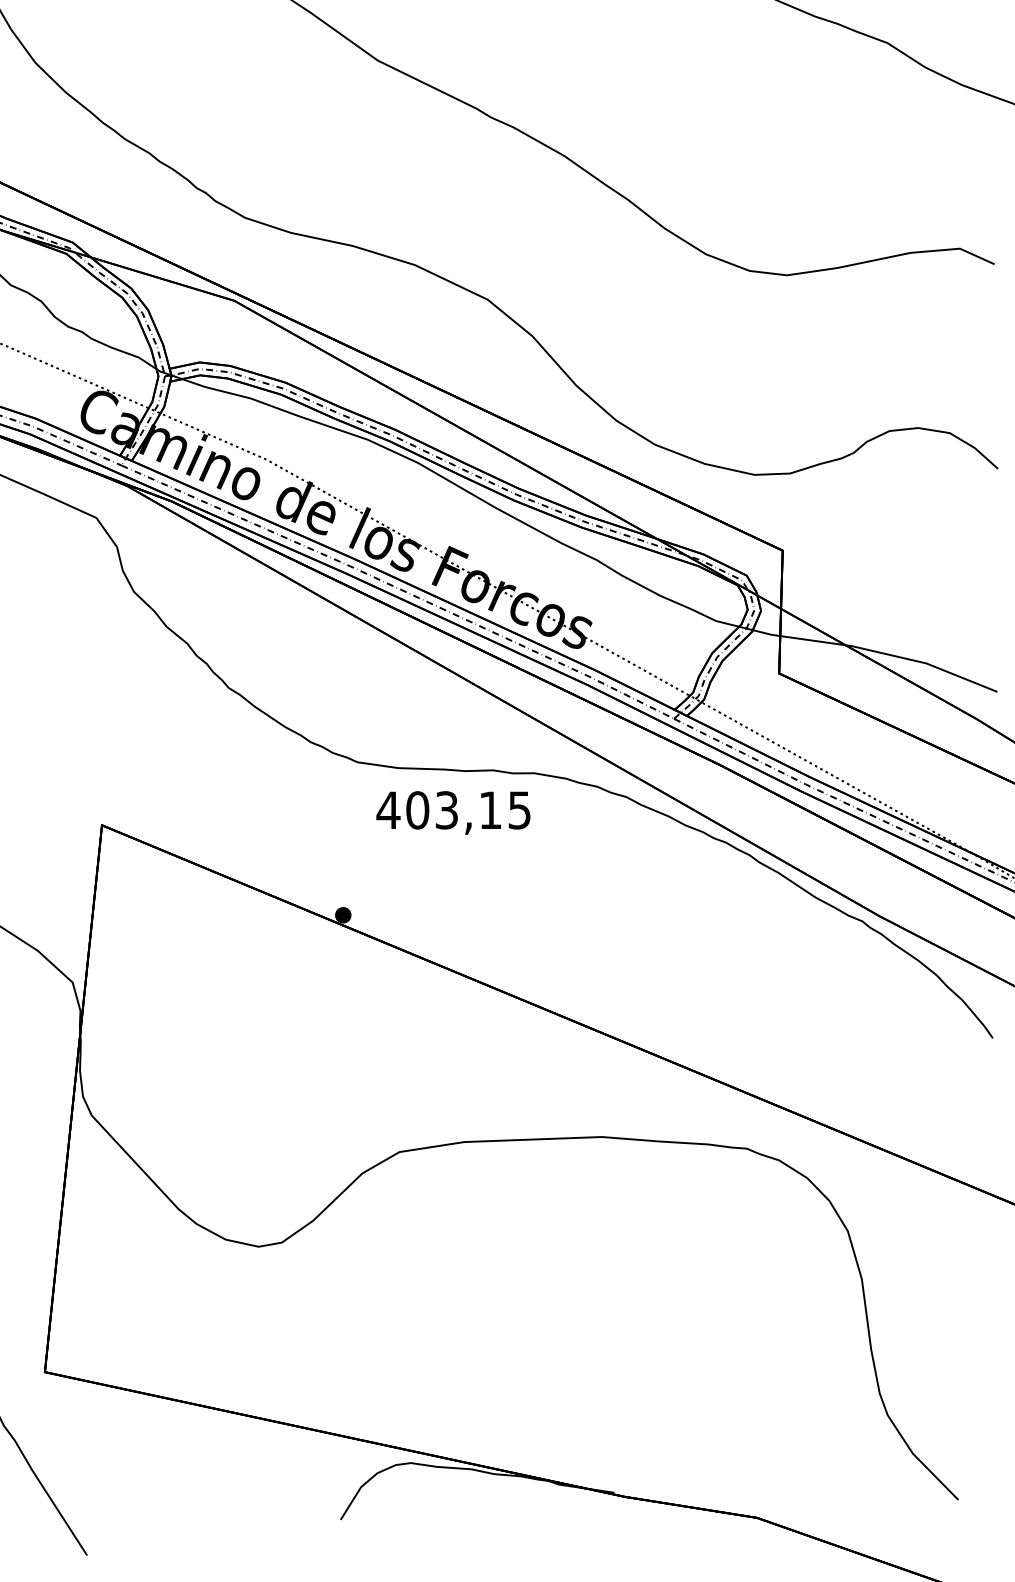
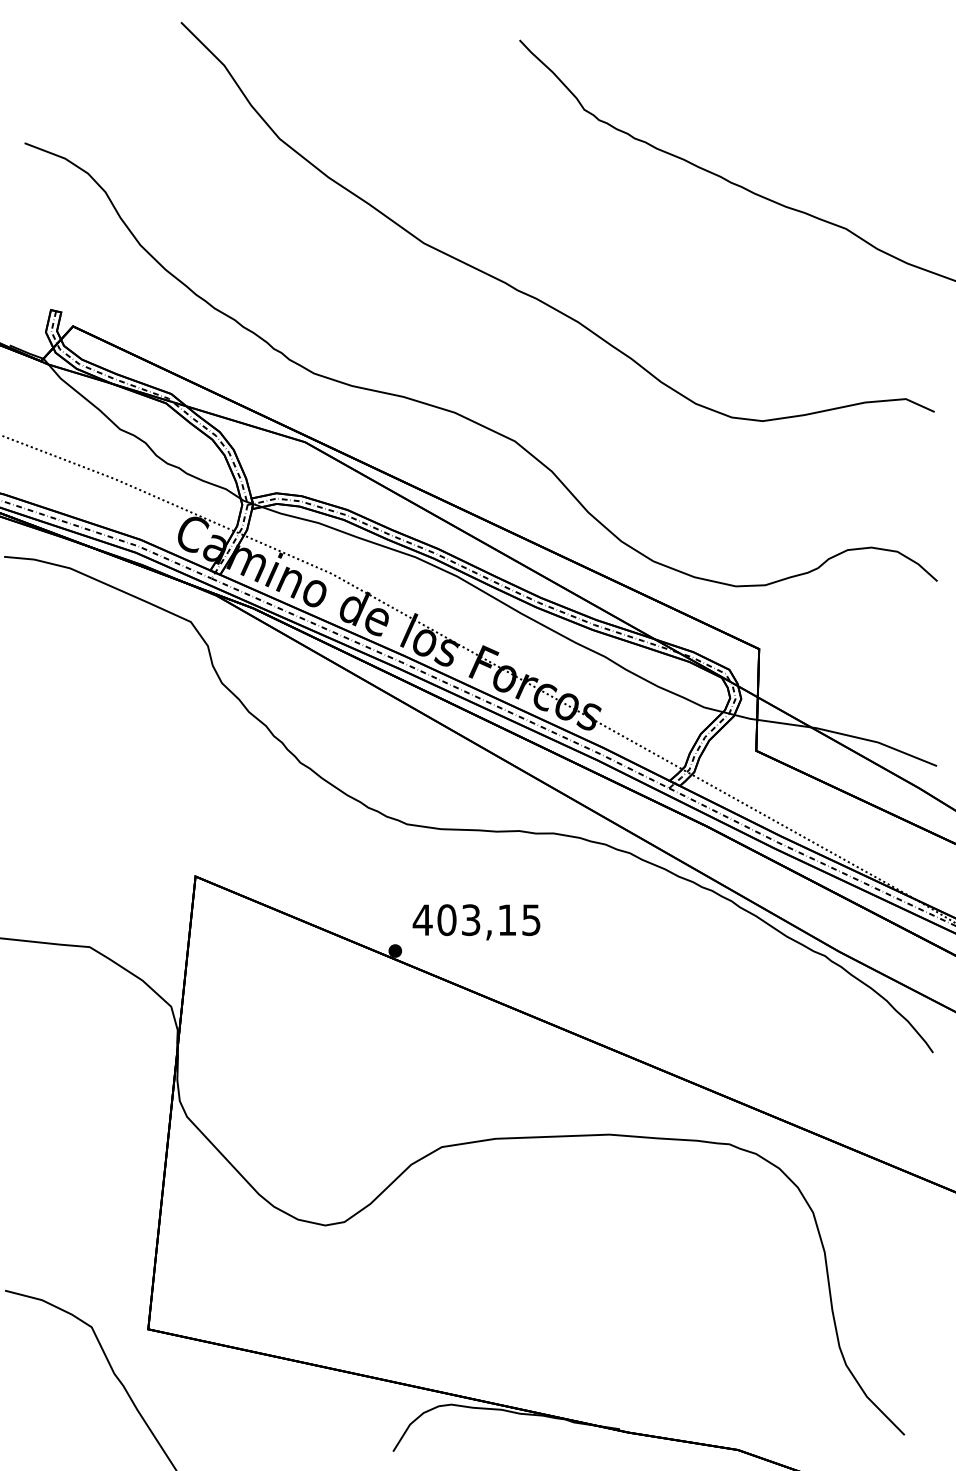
text: (453, 813) -> (476, 922), moved

